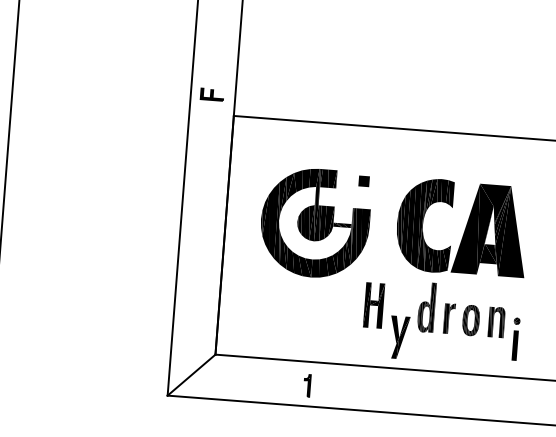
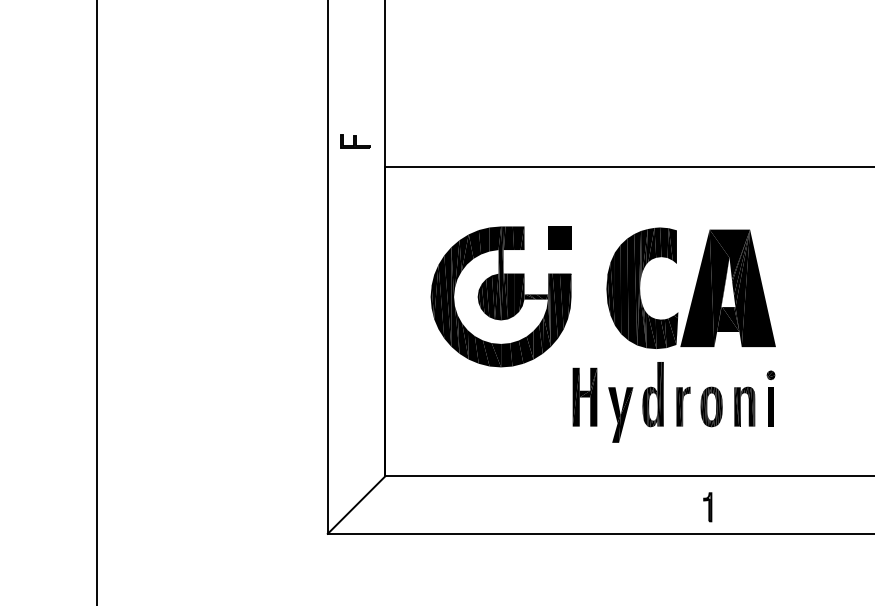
part: (363, 180) -> (559, 237), size x1.67
part: (399, 337) -> (620, 414), moved
part: (515, 339) -> (770, 398), moved
part: (307, 385) -> (707, 507), moved

